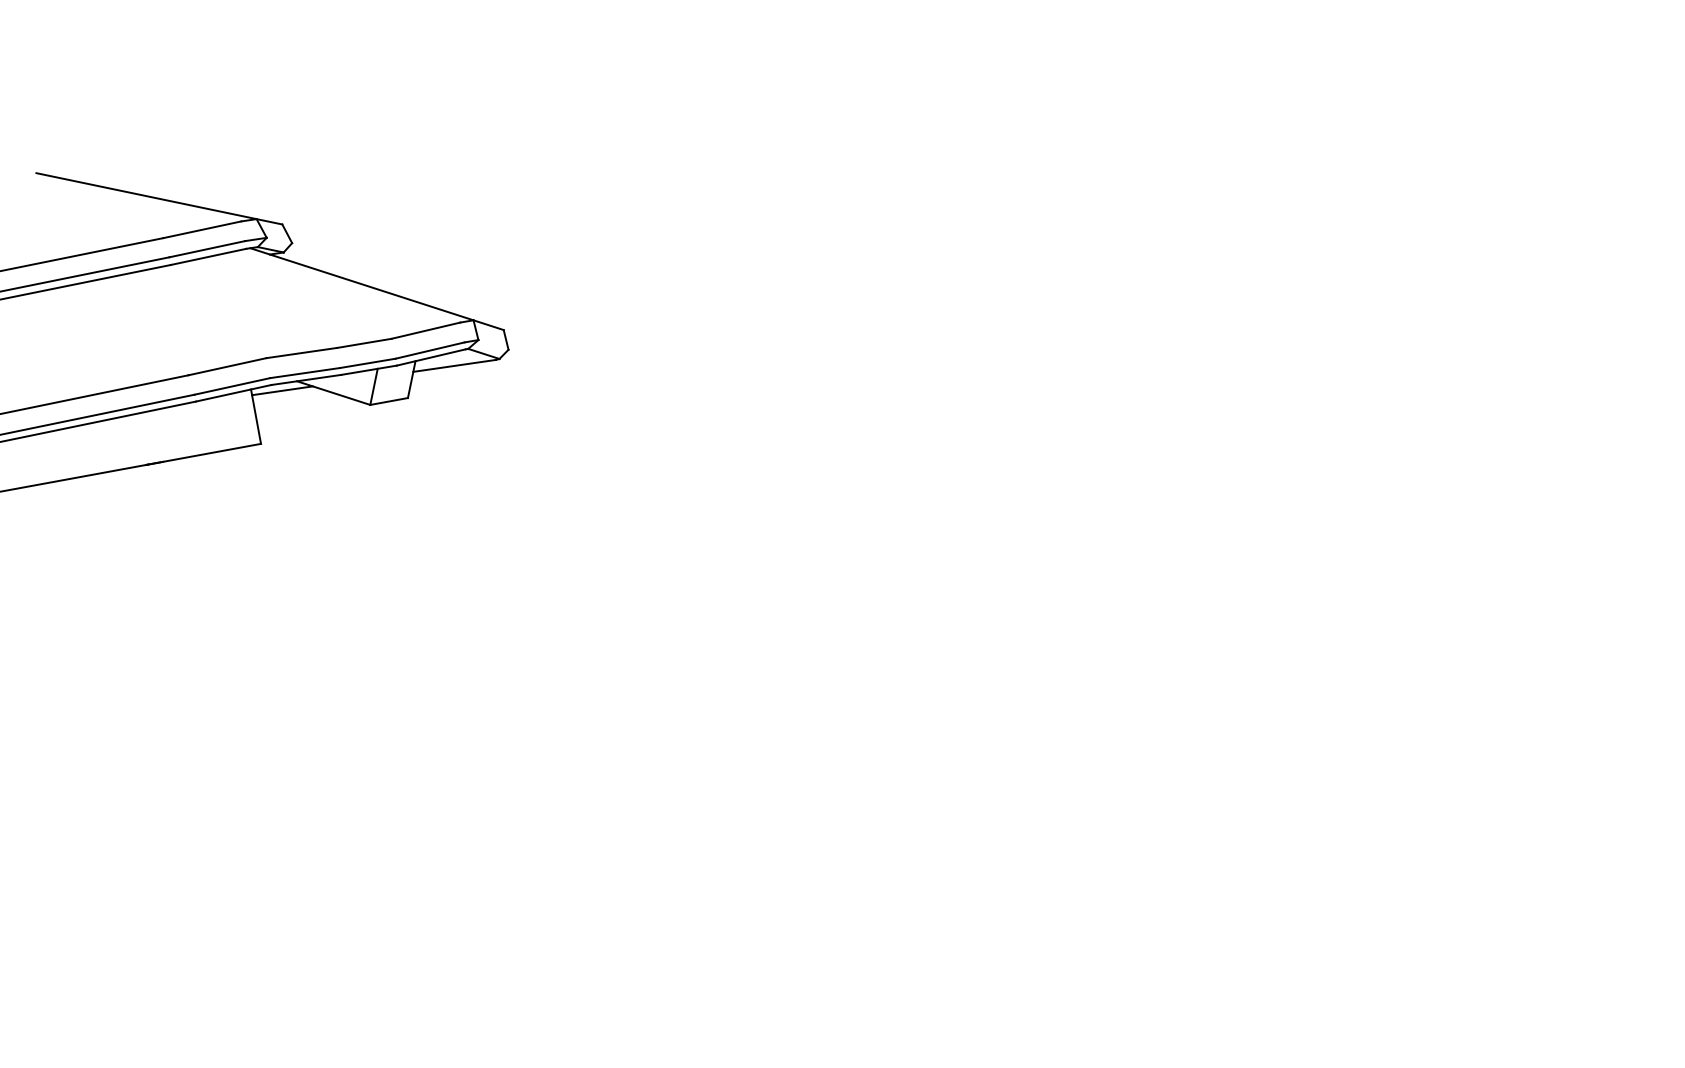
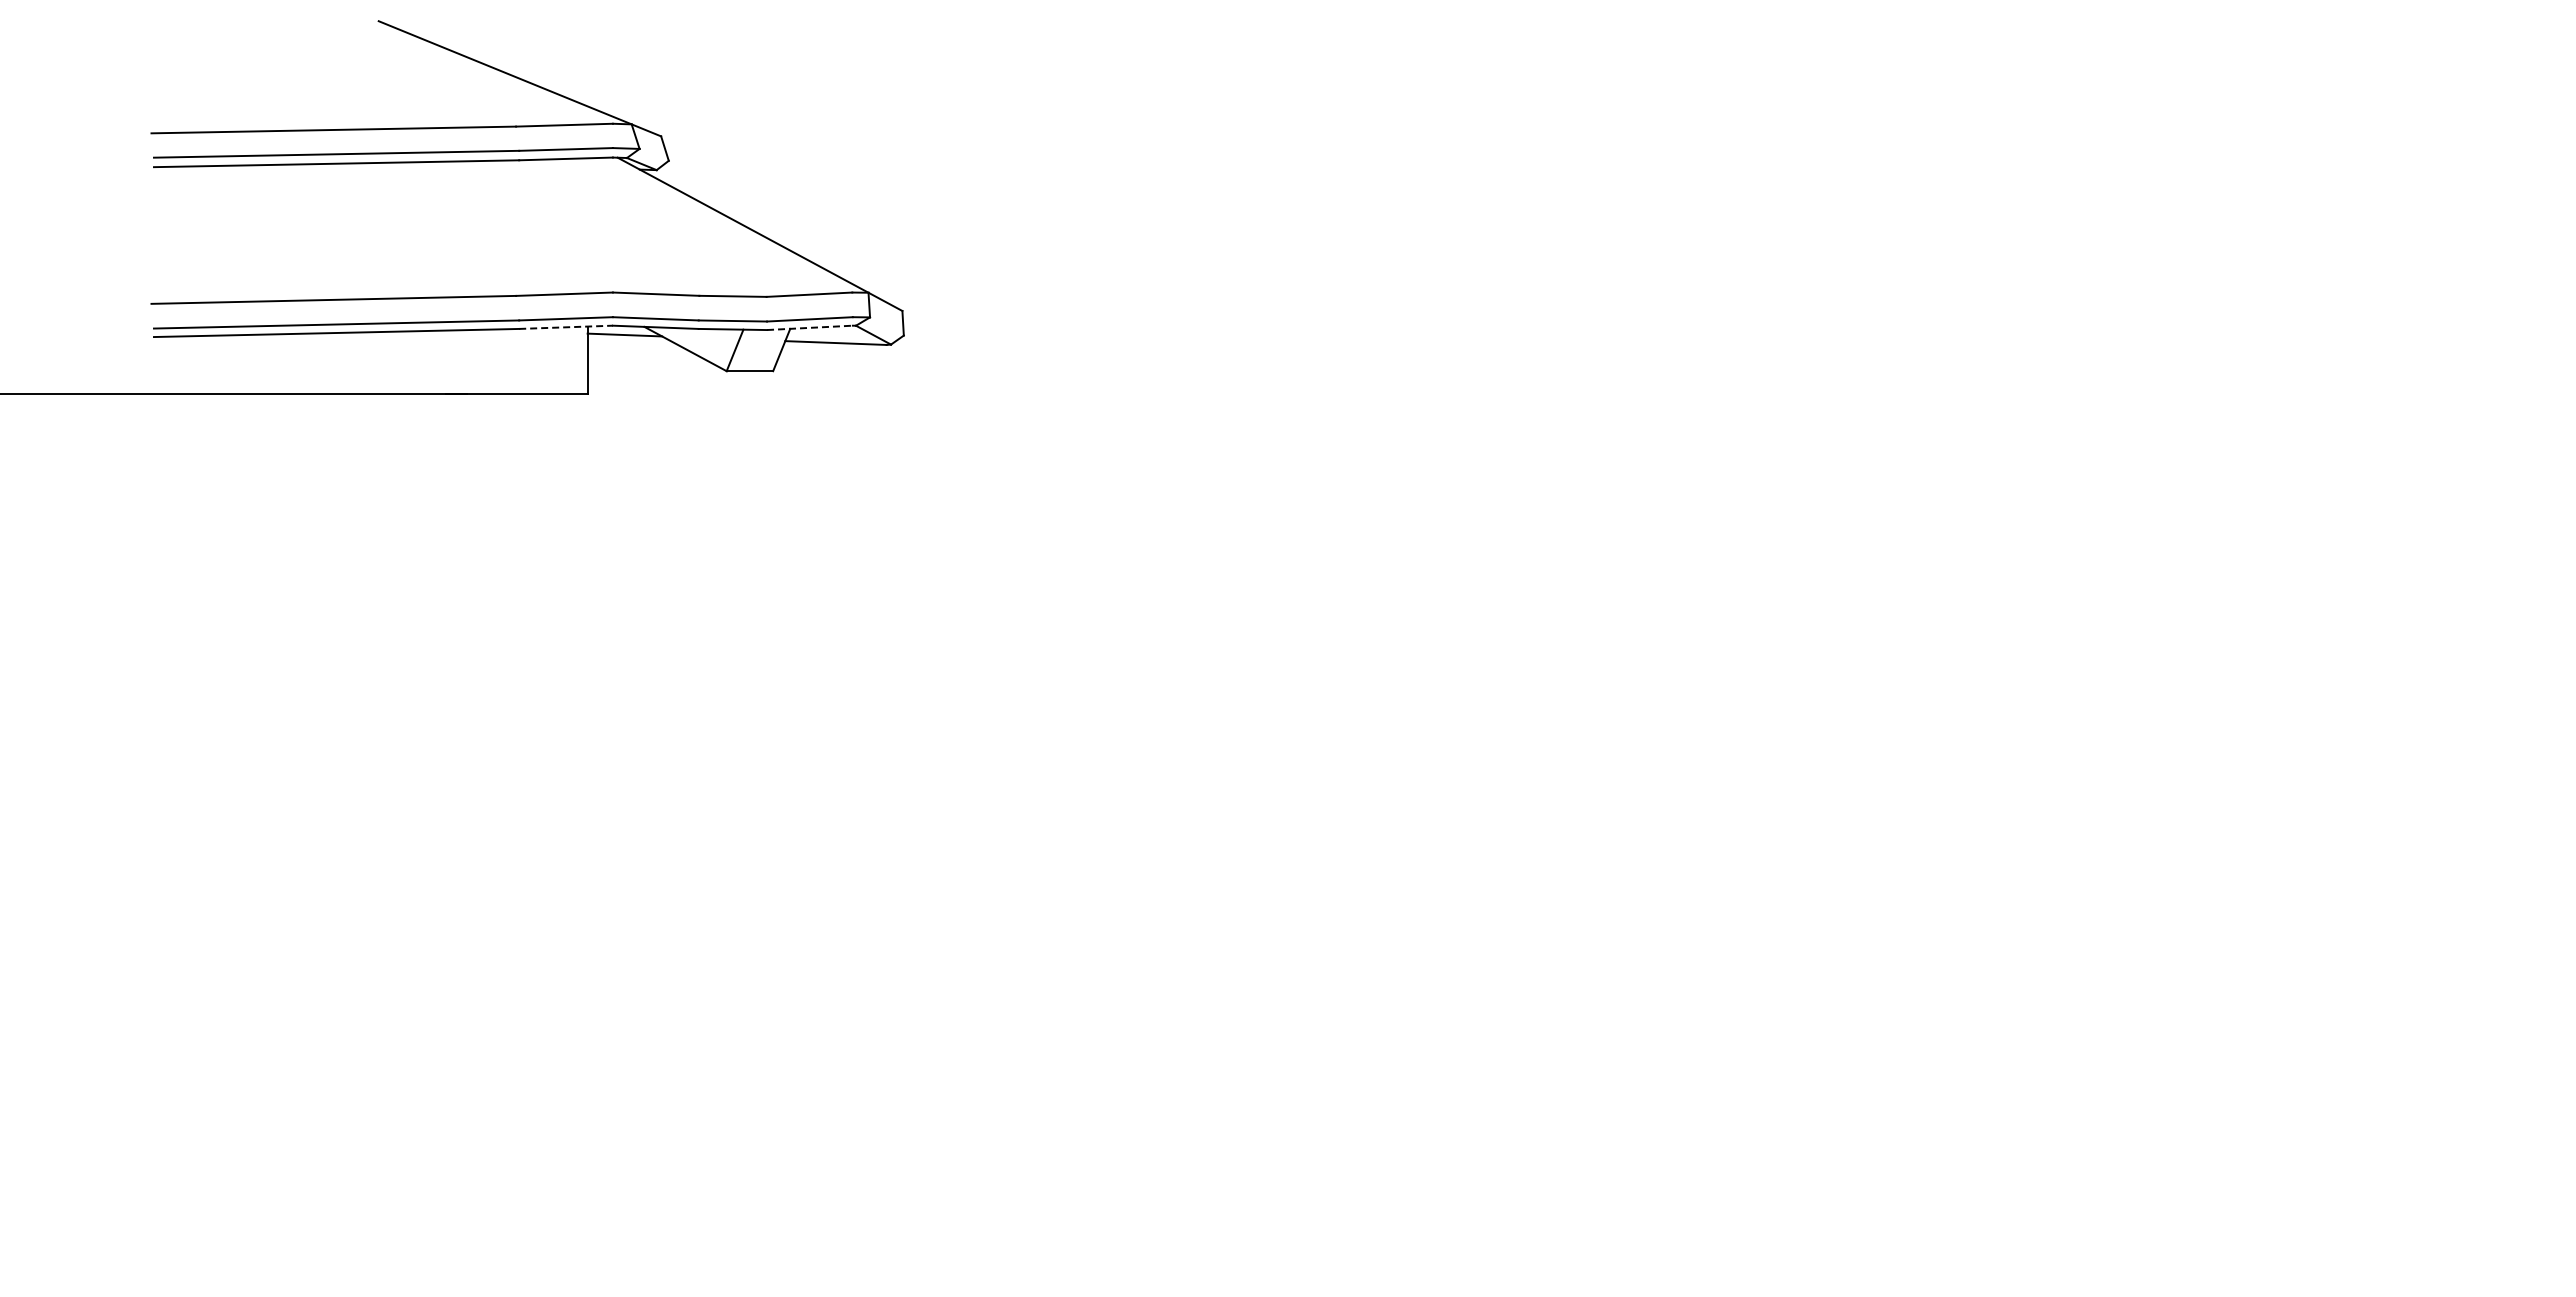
line: (430, 357) -> (809, 327), solid -> dashed
line: (234, 393) -> (566, 327), solid -> dashed

